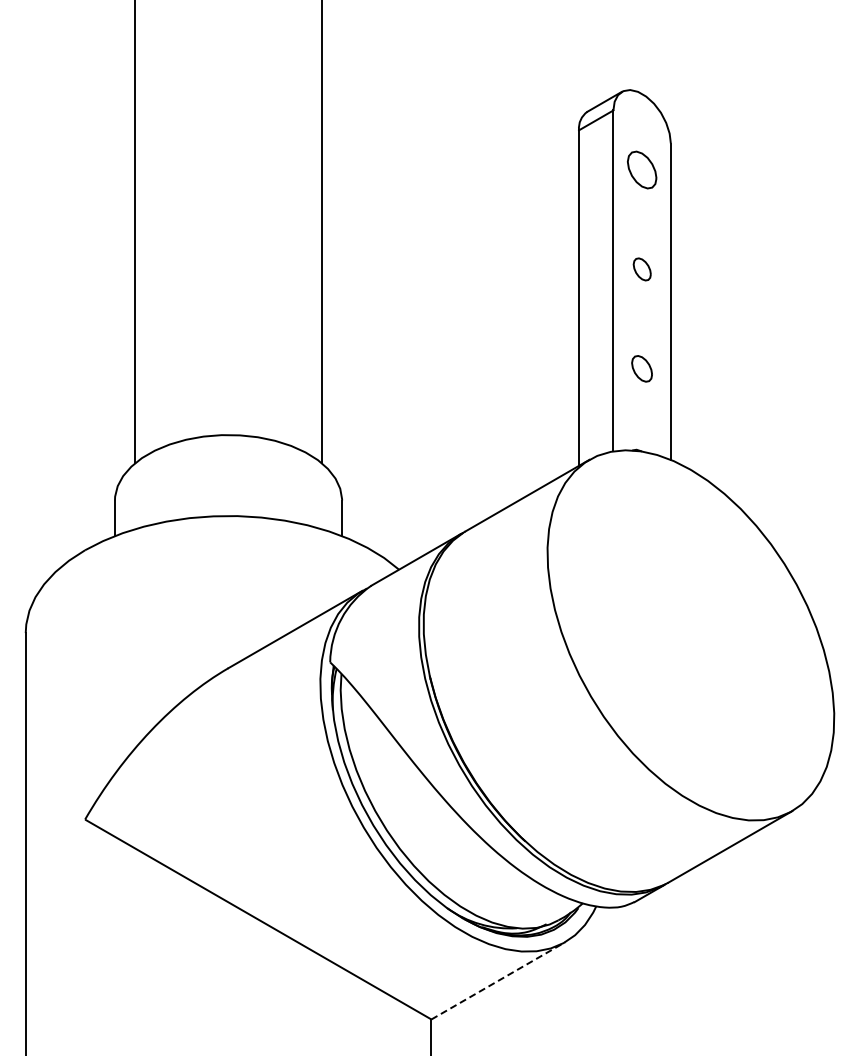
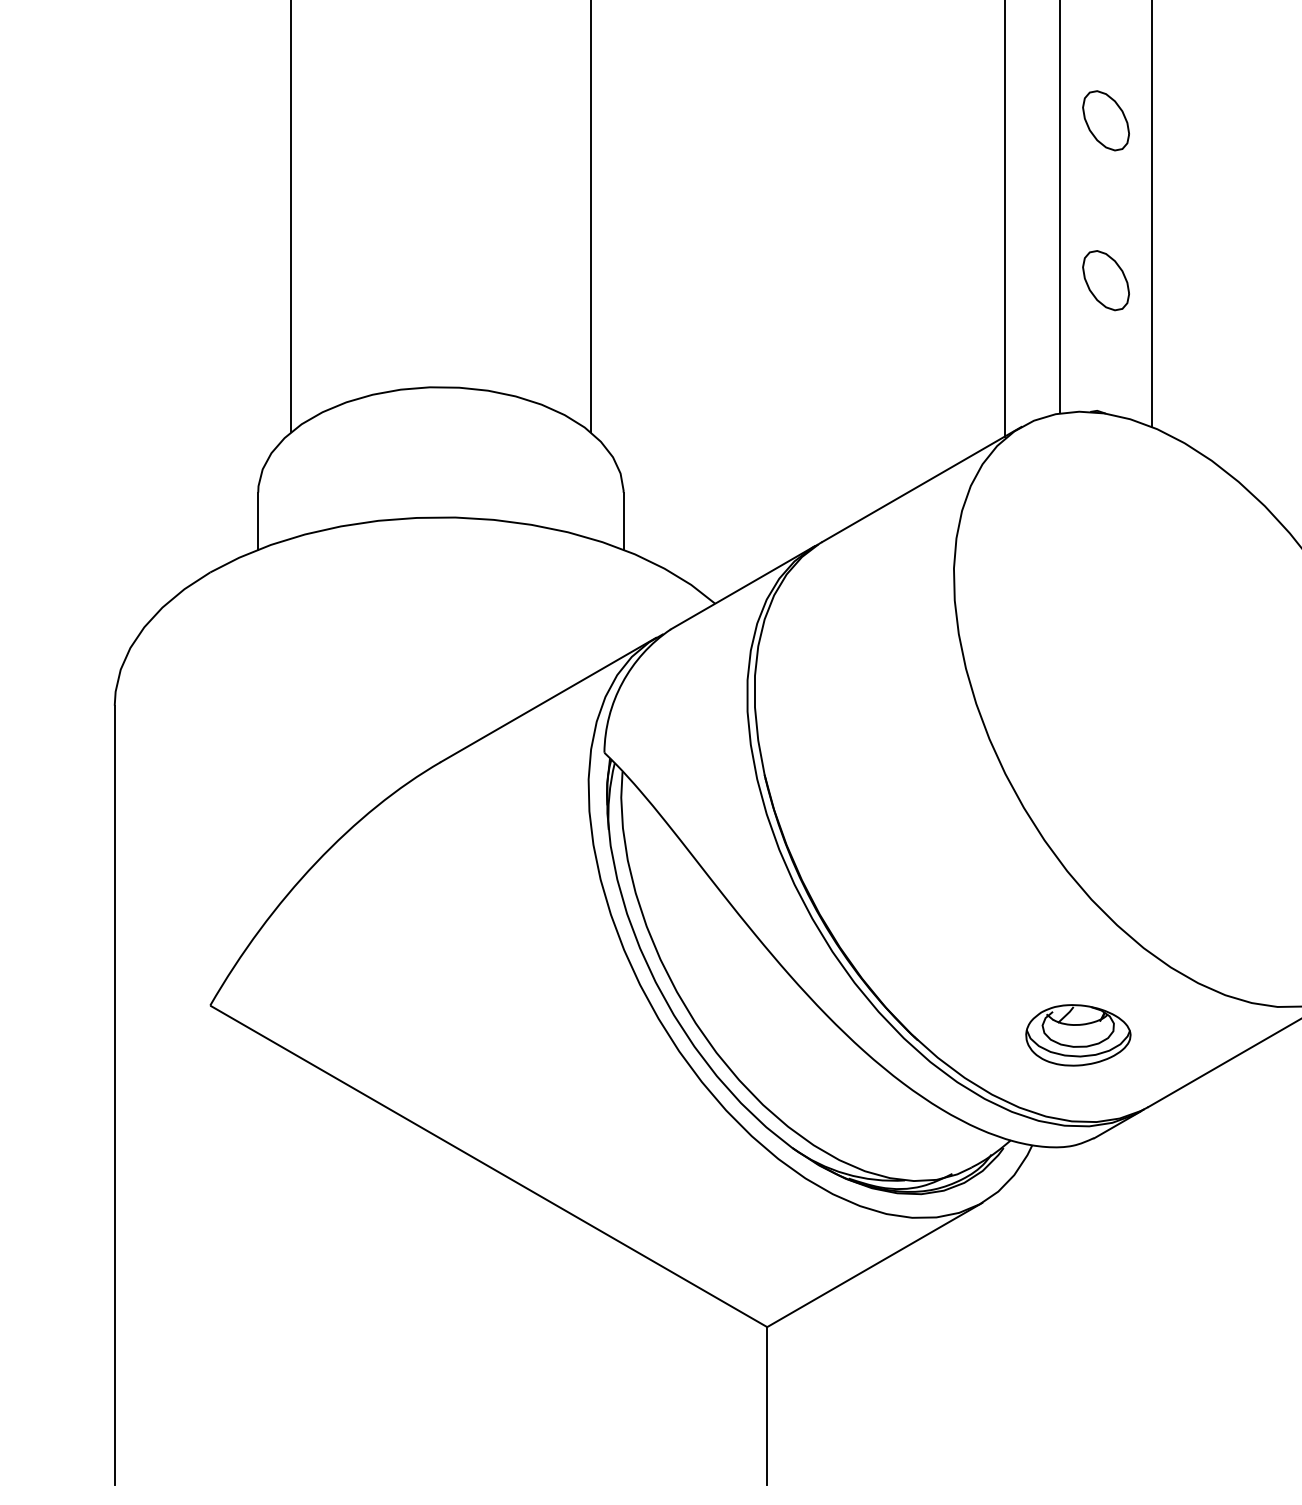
part: (642, 269) -> (1106, 120), size x1.67
part: (641, 368) -> (1105, 280), size x1.43
part: (624, 837) -> (1077, 1034), added
line: (498, 980) -> (875, 1264), dashed -> solid

